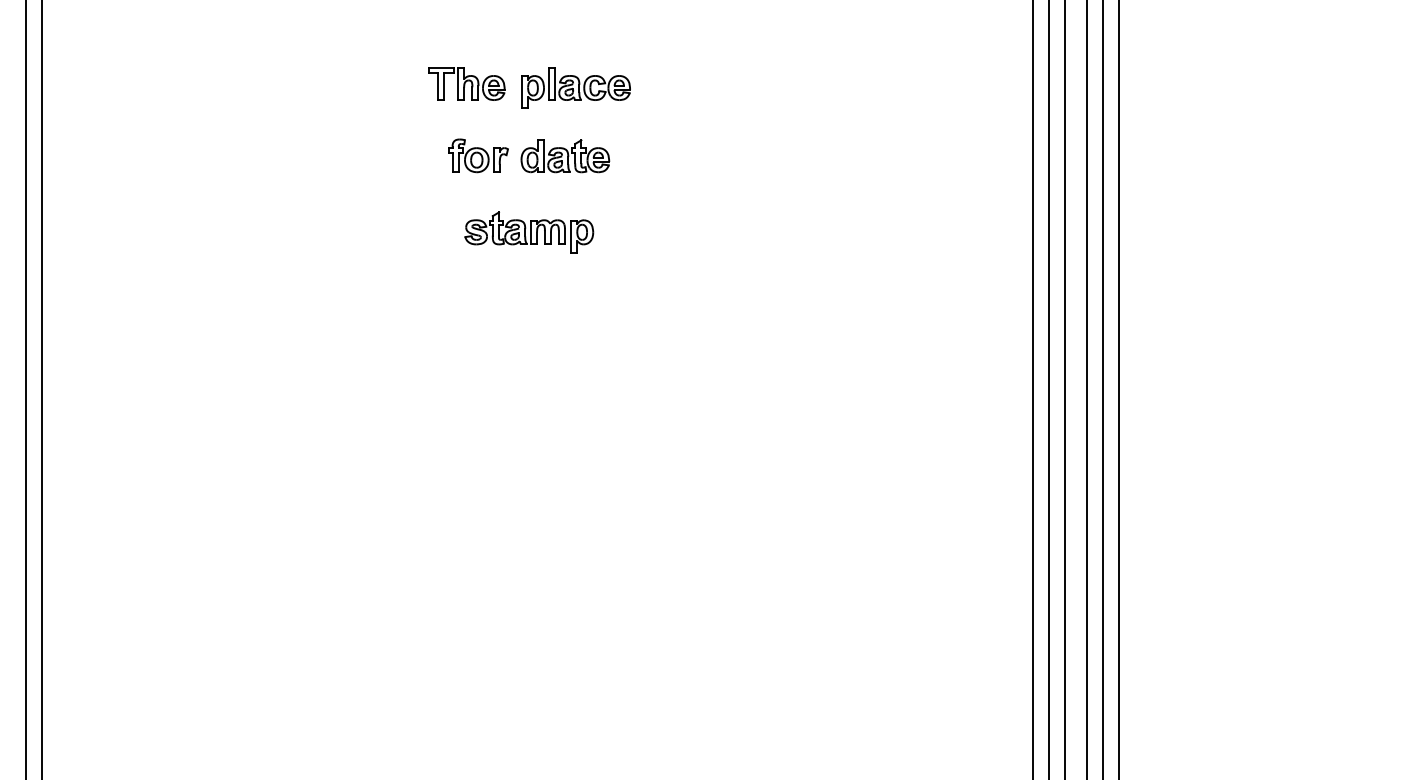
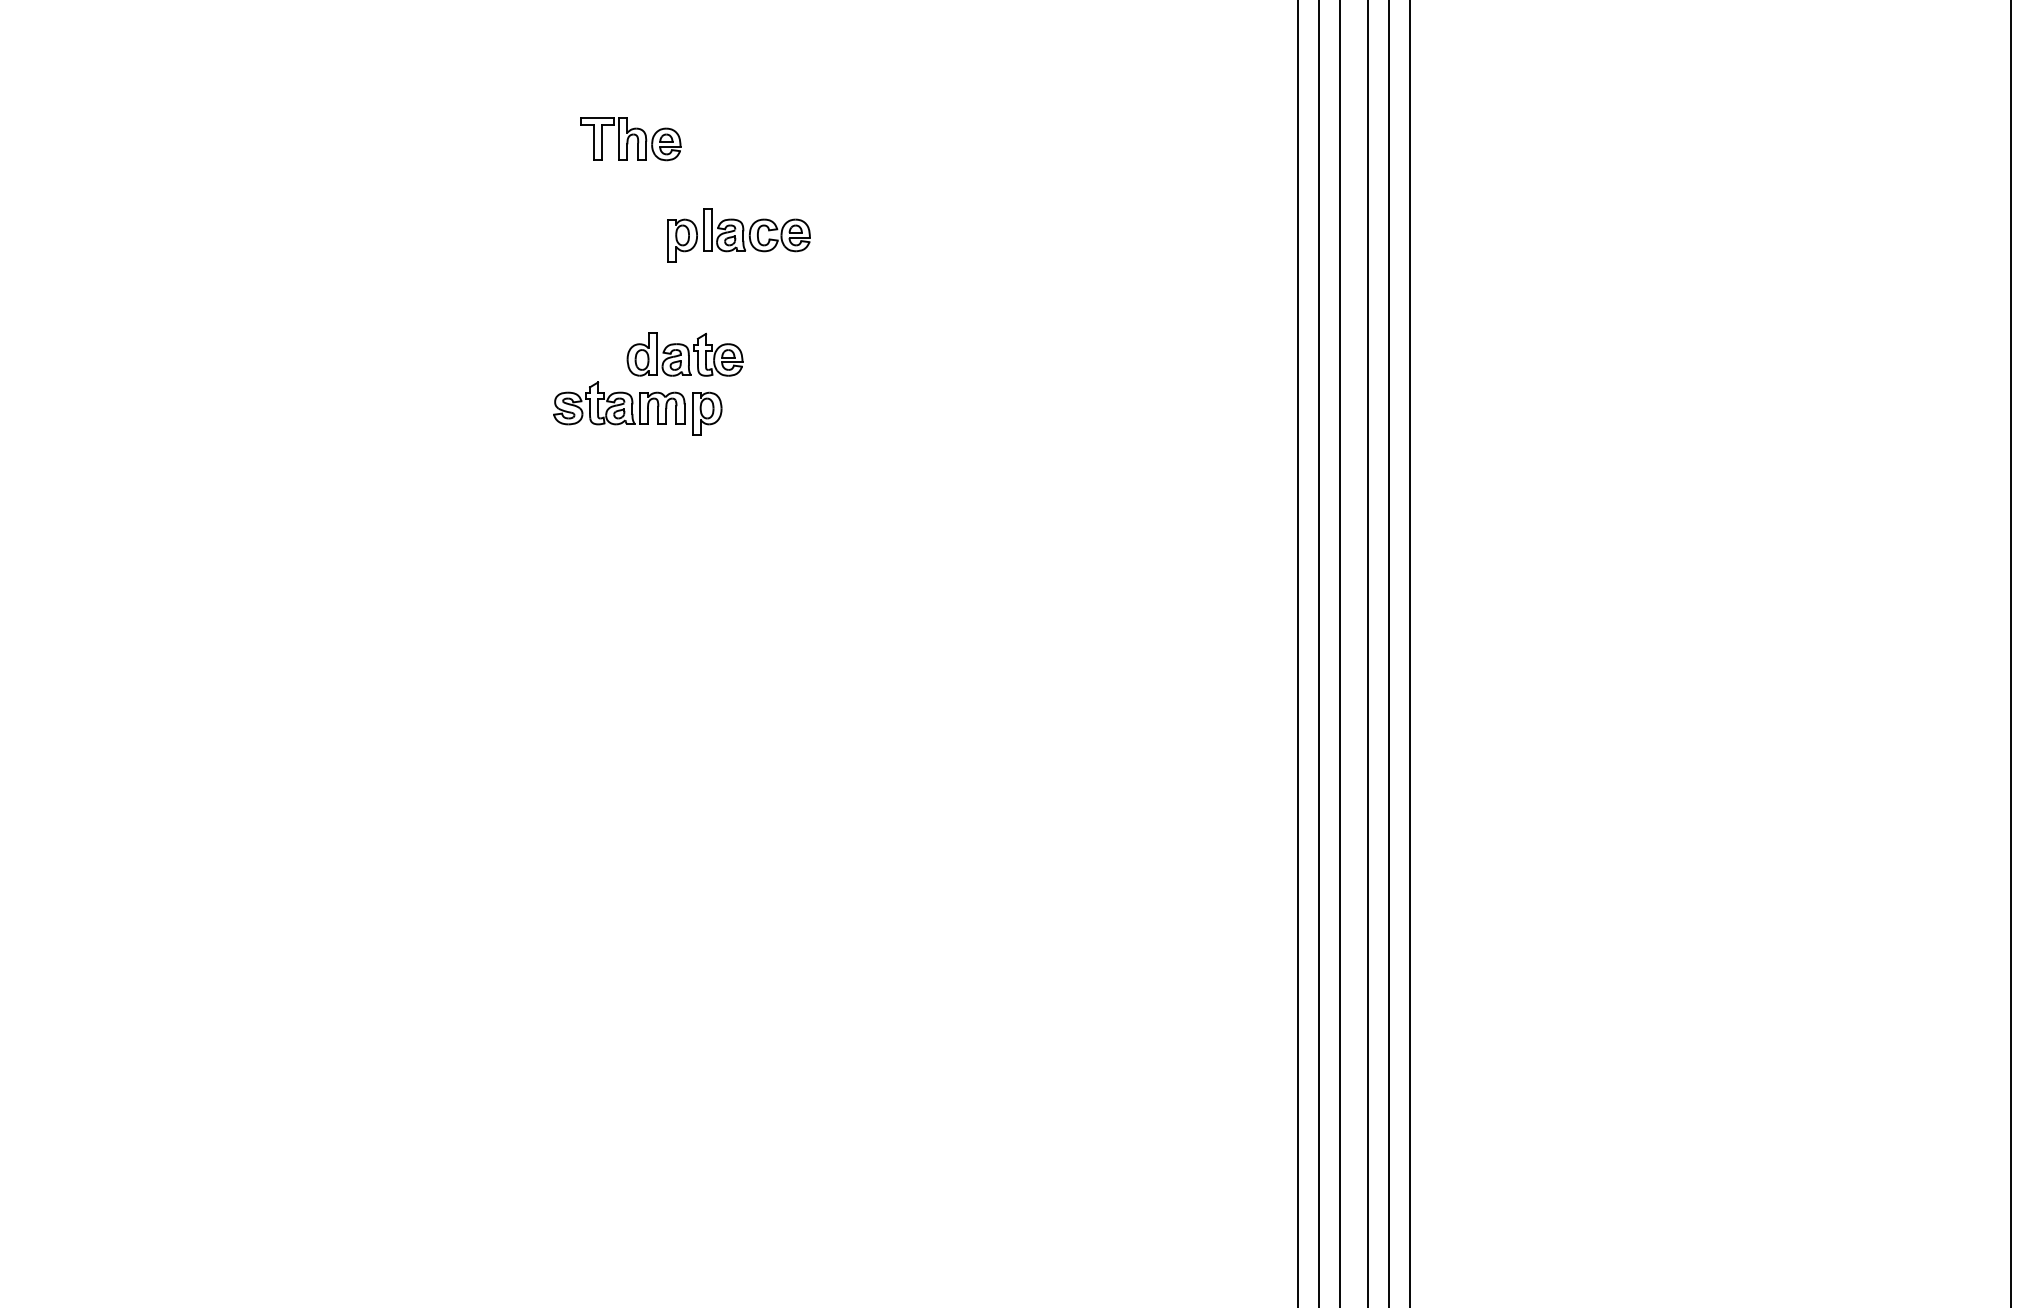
part: (466, 84) -> (630, 139), moved
part: (575, 88) -> (738, 235), moved
part: (478, 155) -> (571, 308), removed
part: (564, 155) -> (684, 354), moved

